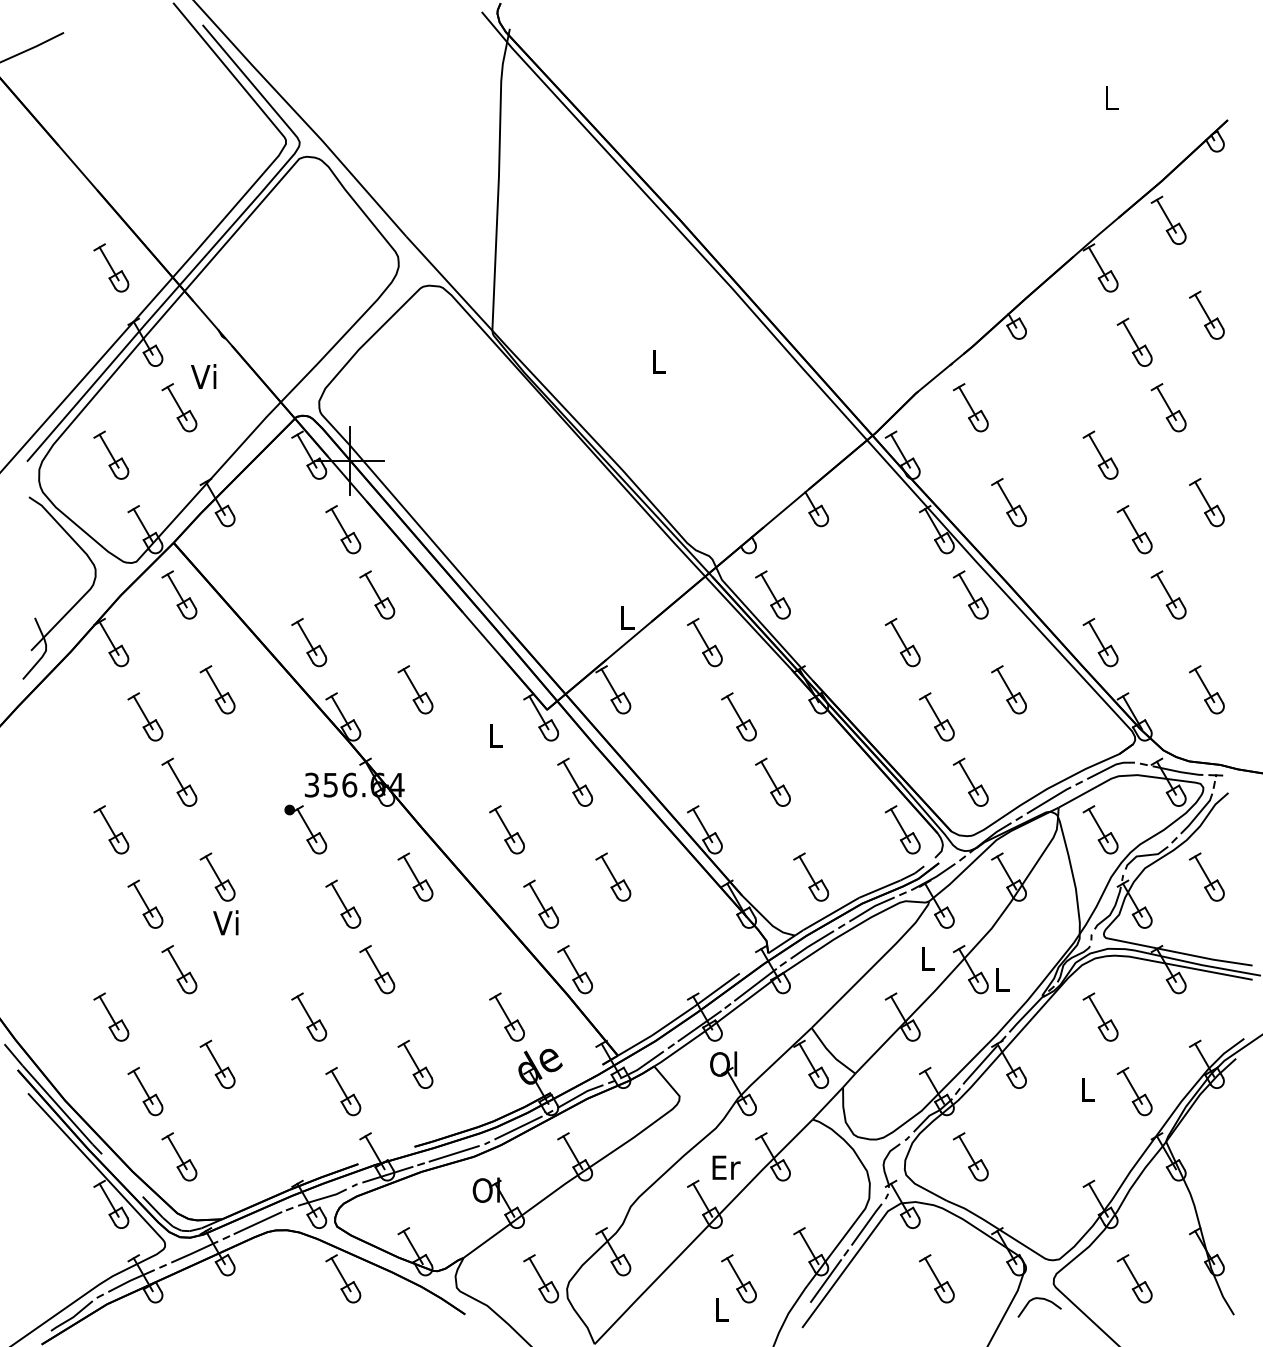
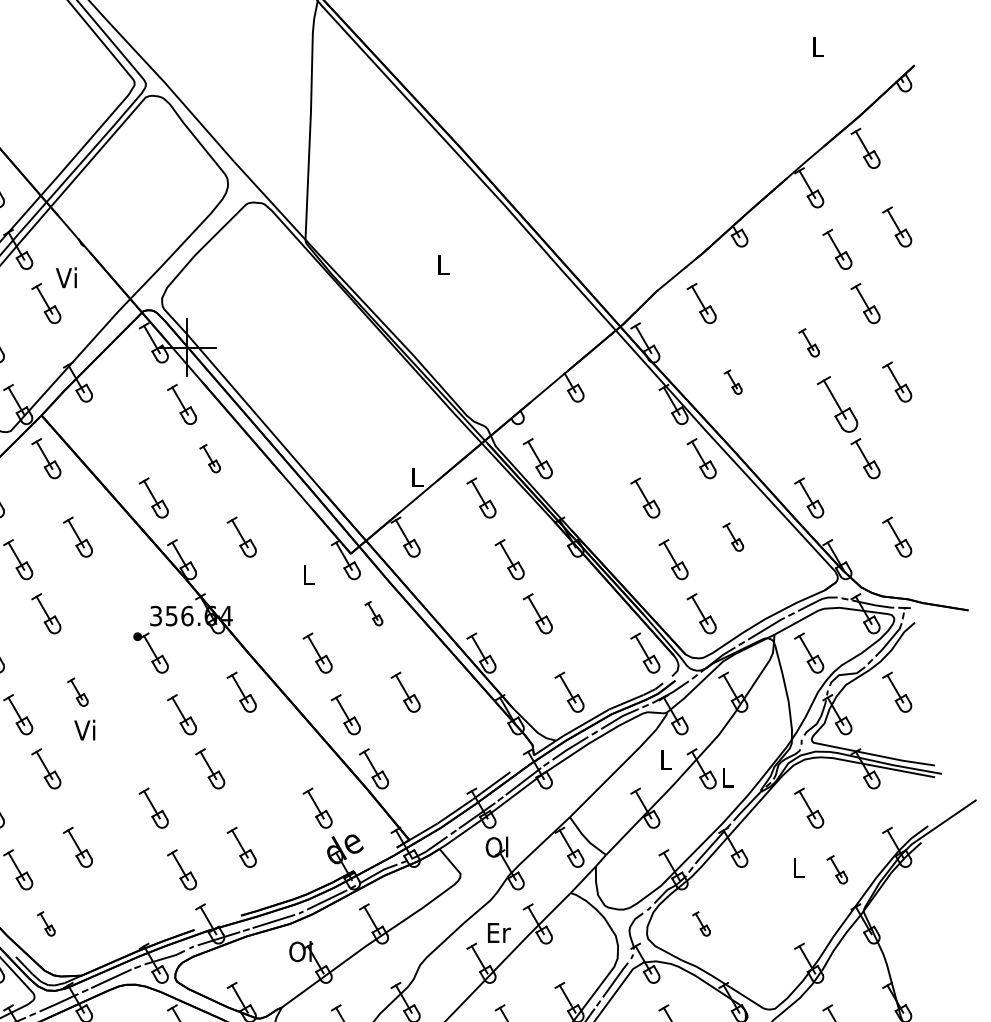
part: (1100, 454) -> (809, 342), size x0.7
part: (1008, 502) -> (732, 382), size x0.6
part: (1134, 529) -> (837, 404), size x1.4
part: (377, 594) -> (210, 458), size x0.7
part: (1008, 689) -> (732, 536), size x0.7
part: (574, 781) -> (373, 613), size x0.6
part: (217, 876) -> (77, 691), size x0.7
part: (1134, 1091) -> (837, 869), size x0.7
part: (179, 1156) -> (46, 923), size x0.6
part: (970, 1156) -> (701, 923), size x0.6

